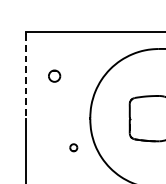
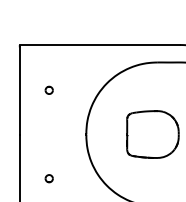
part: (53, 75) -> (48, 89), size x0.62
line: (25, 77) -> (19, 91), dashed -> solid
part: (73, 147) -> (48, 178), moved

